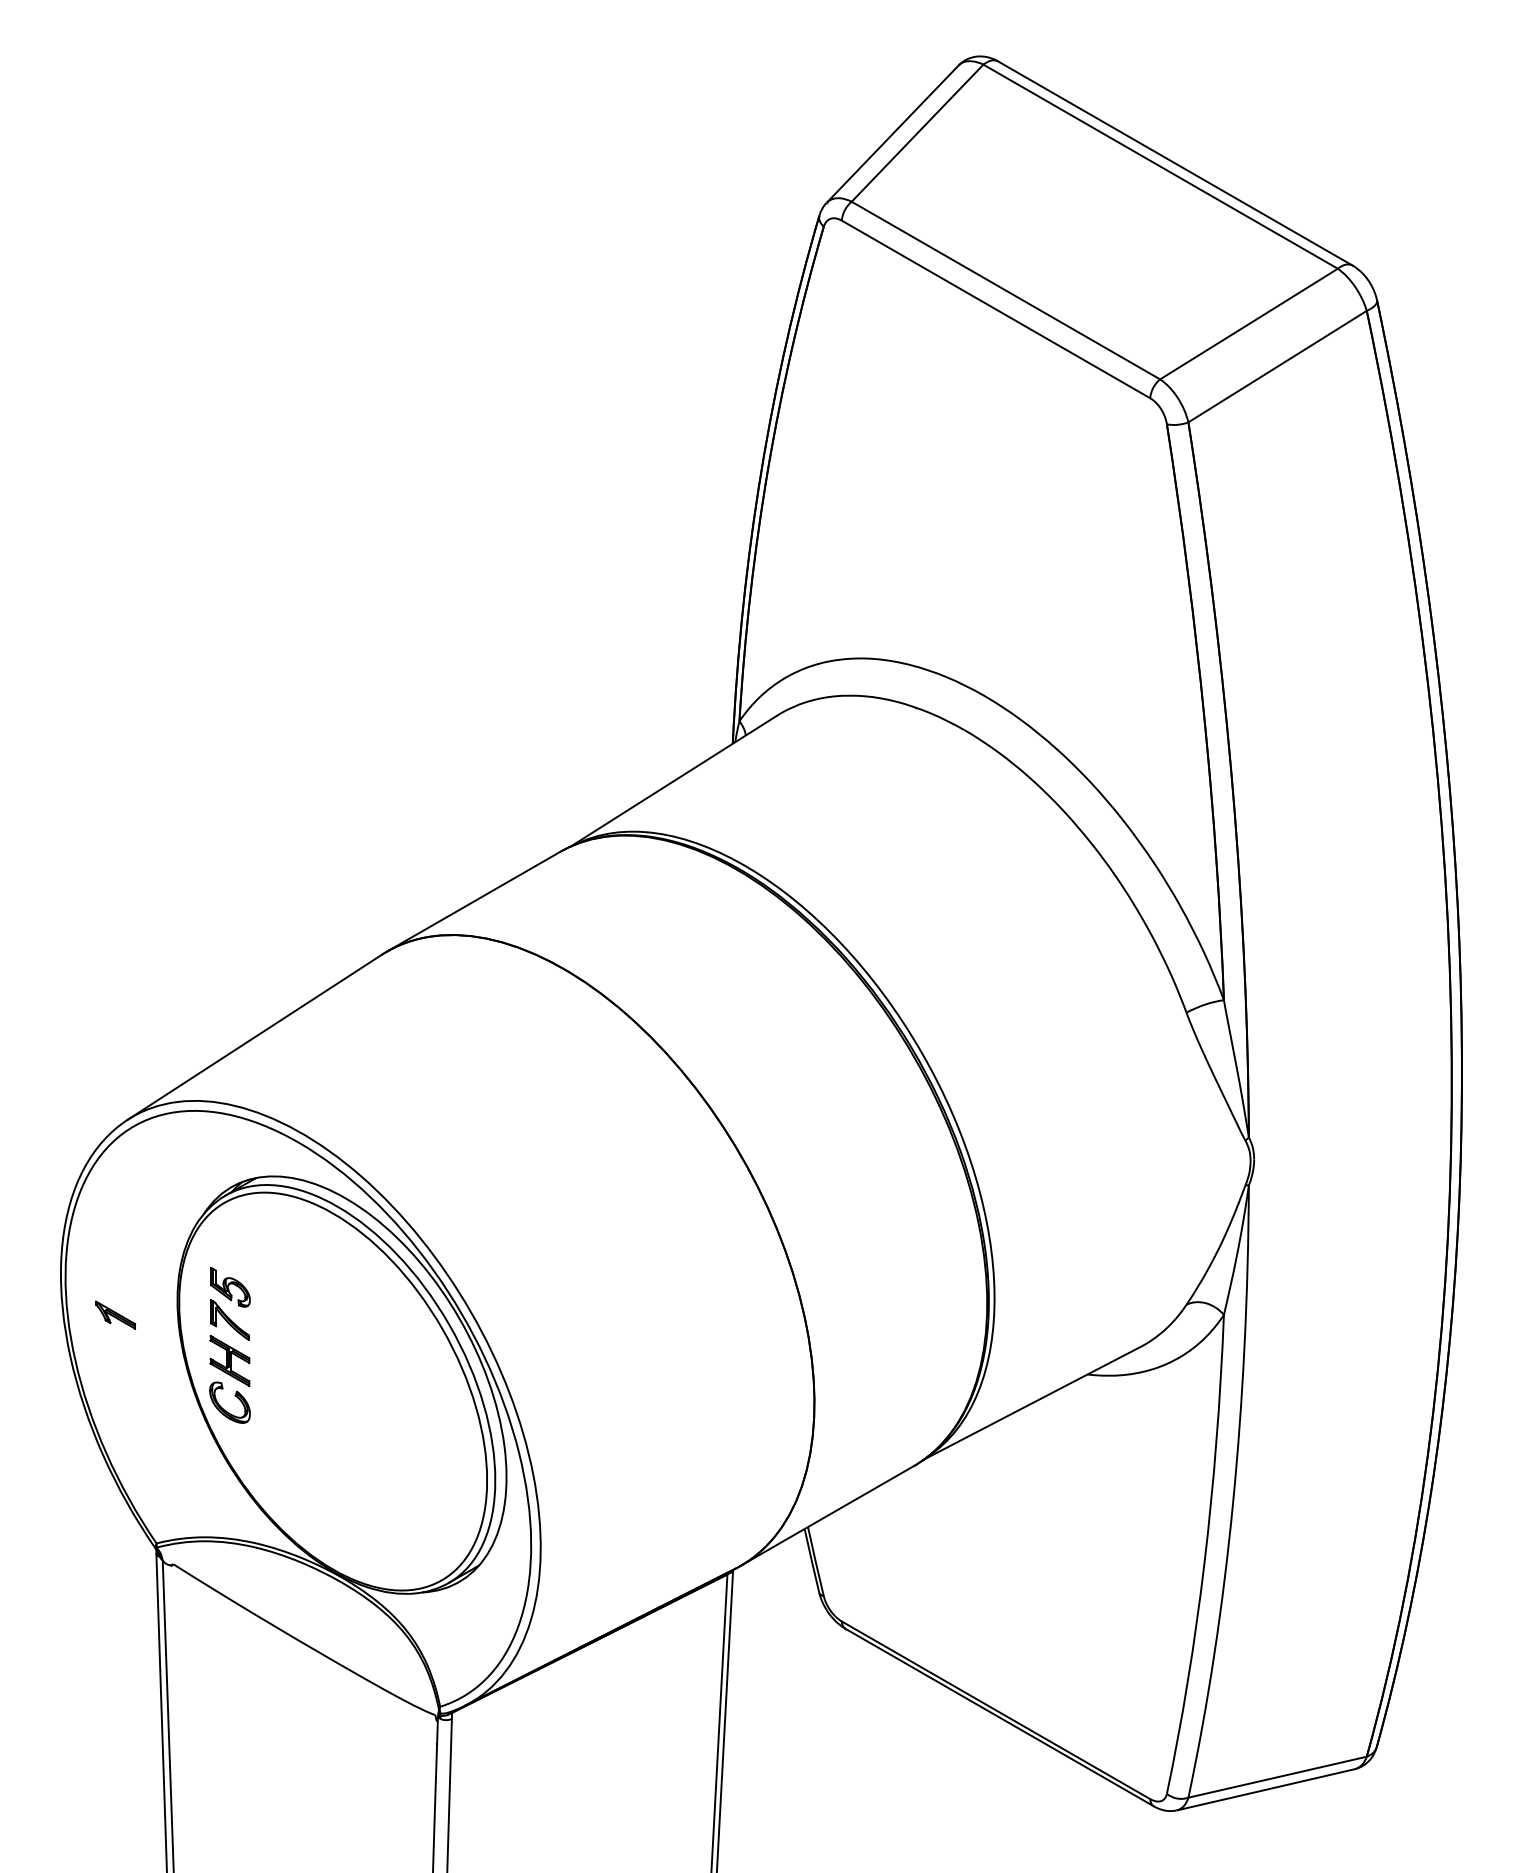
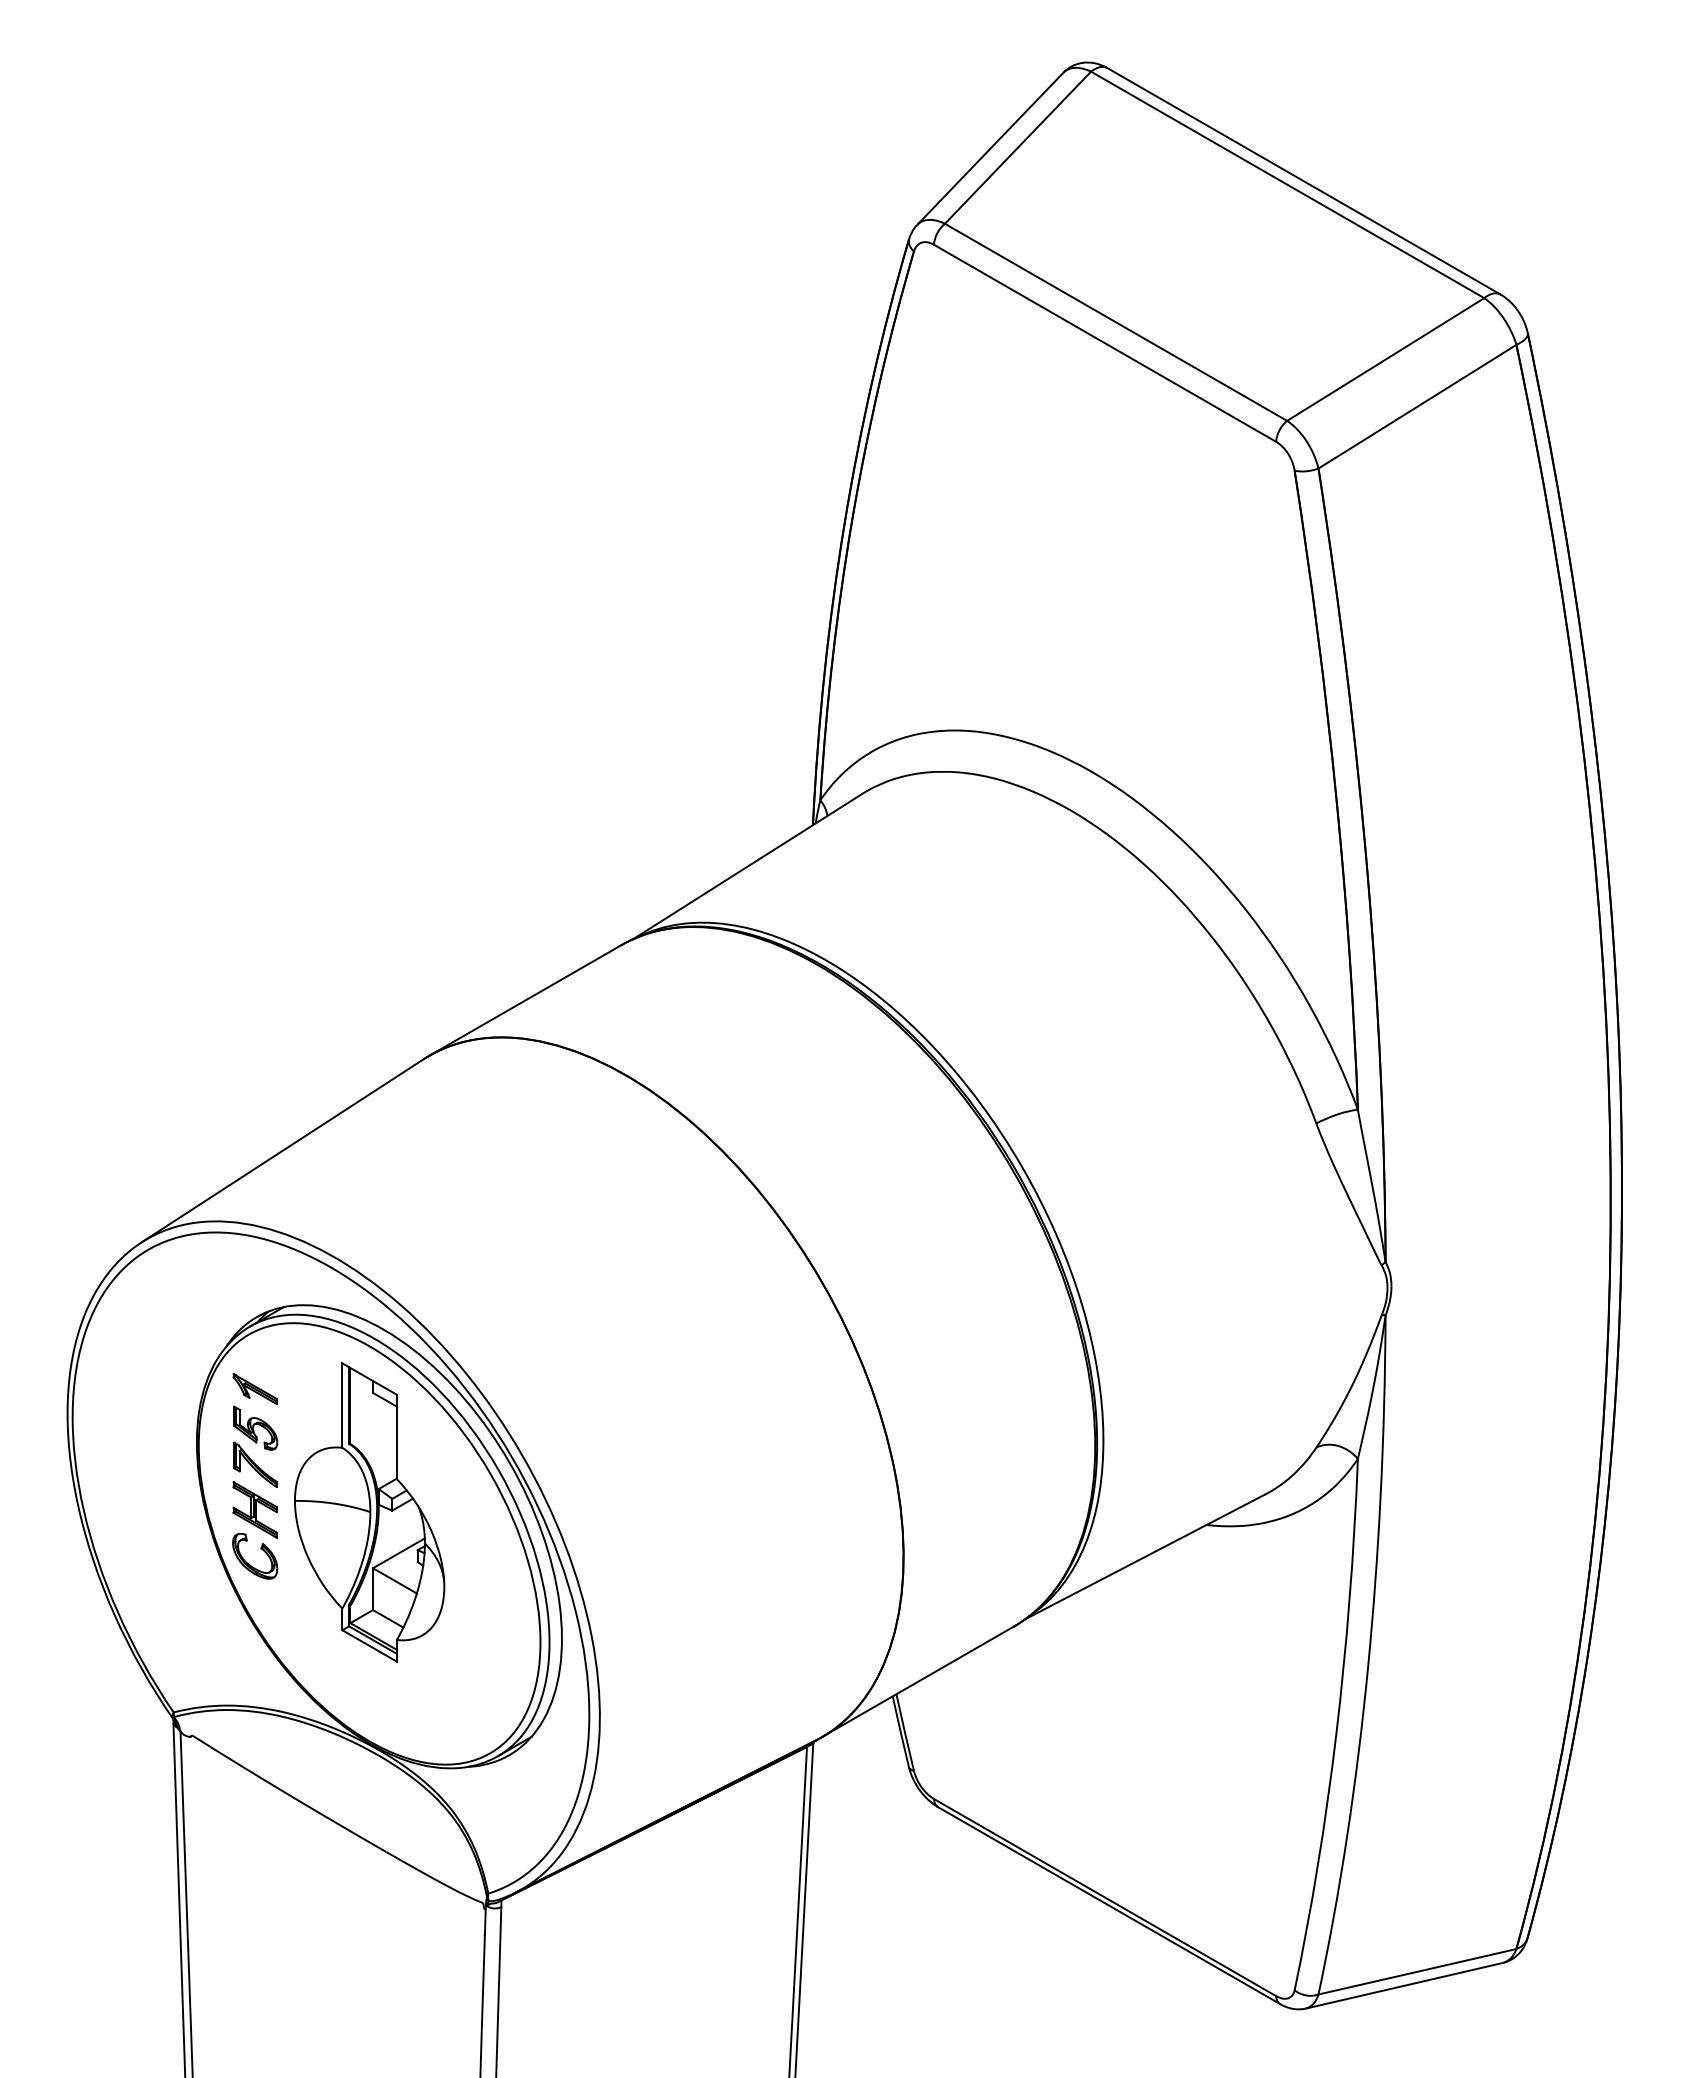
part: (114, 1314) -> (254, 1388), moved
part: (333, 1363) -> (369, 1512), added

